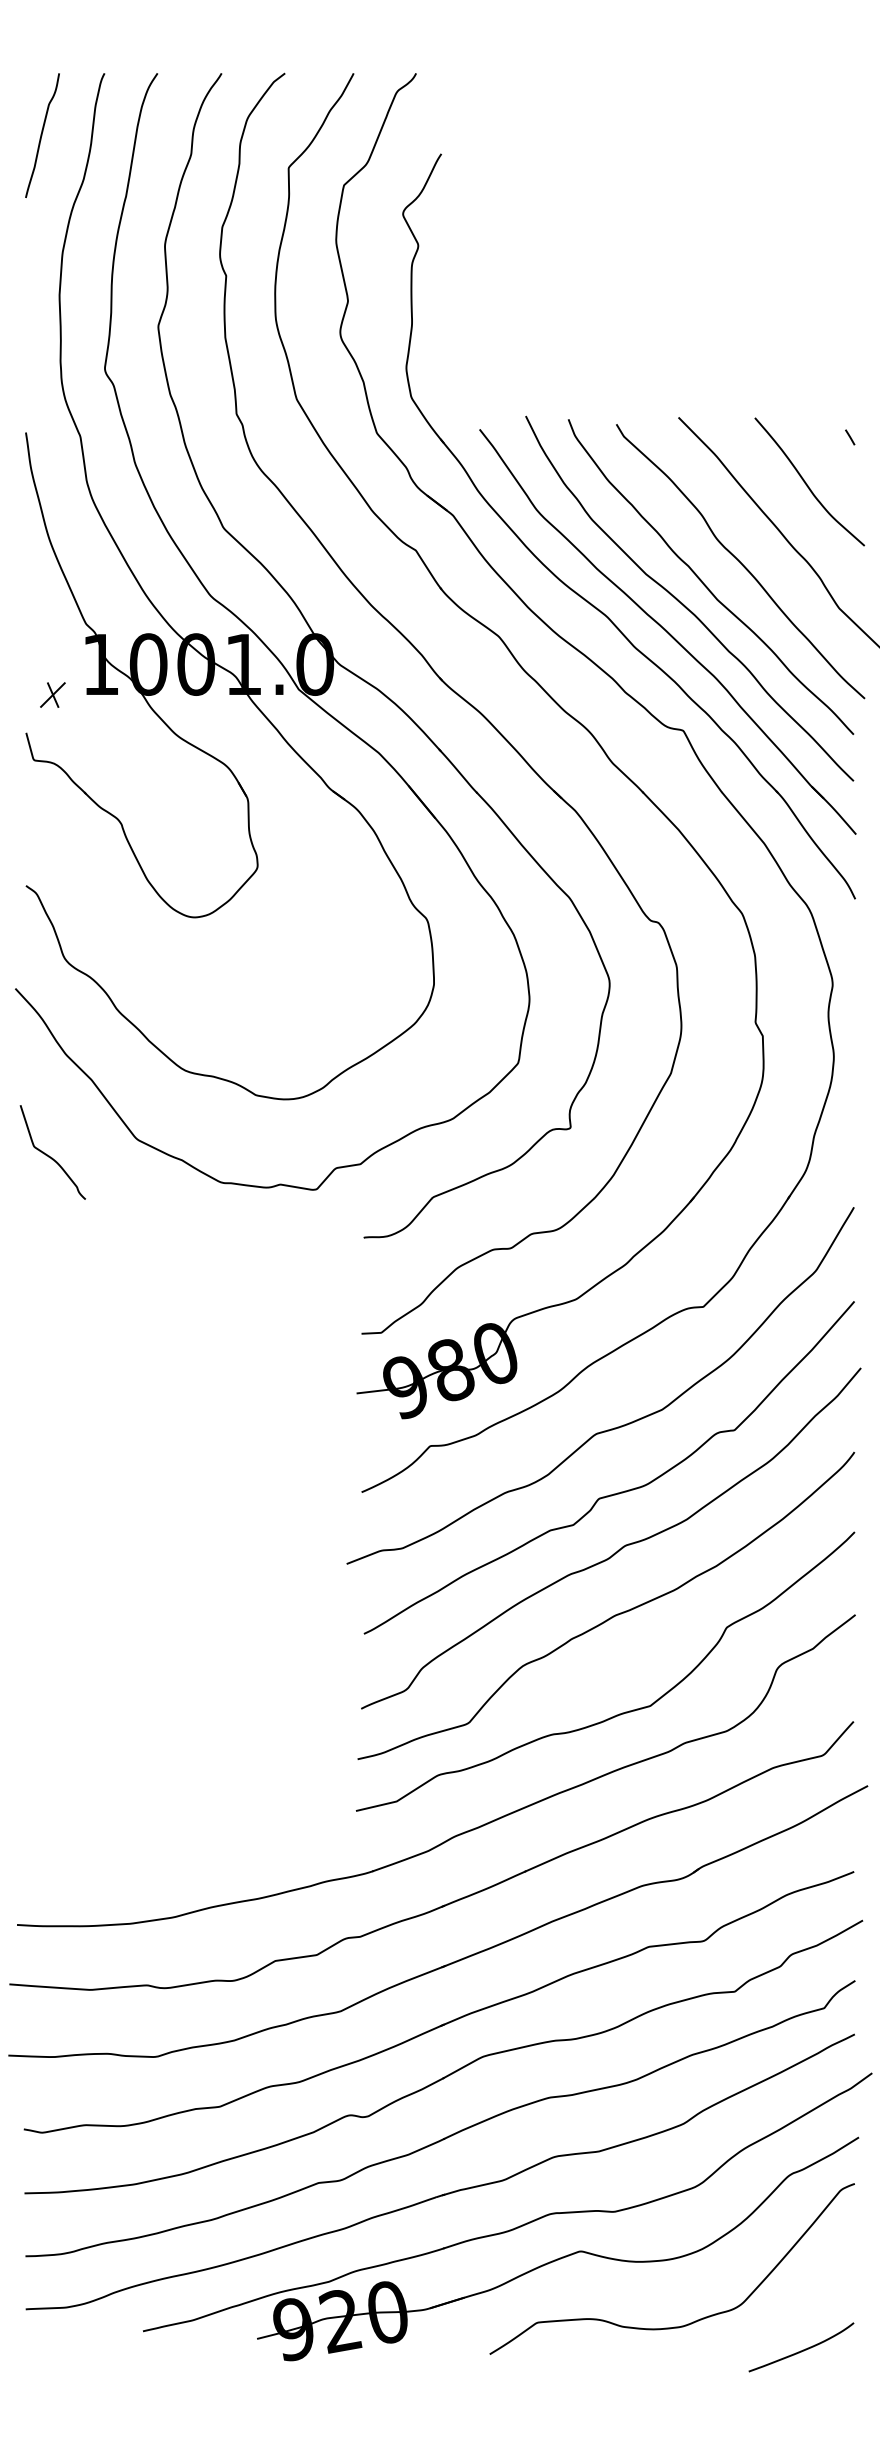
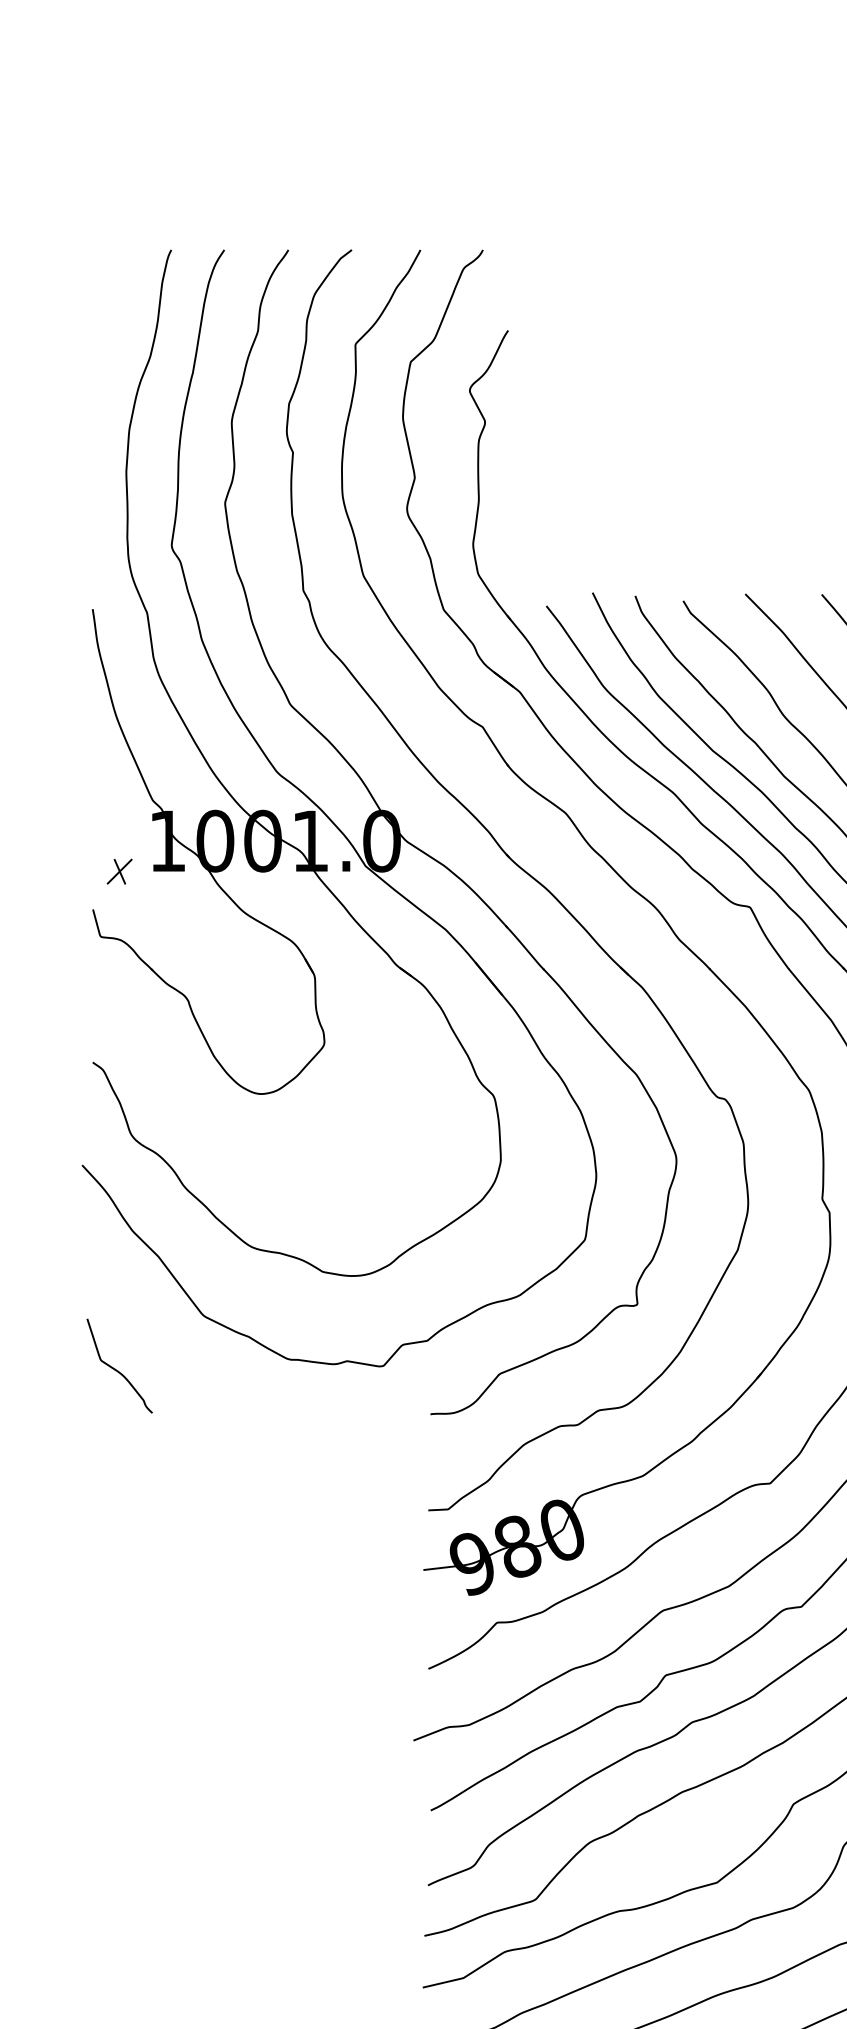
curve: (42, 135) -> (109, 312), removed
curve: (49, 1155) -> (116, 1369), moved

